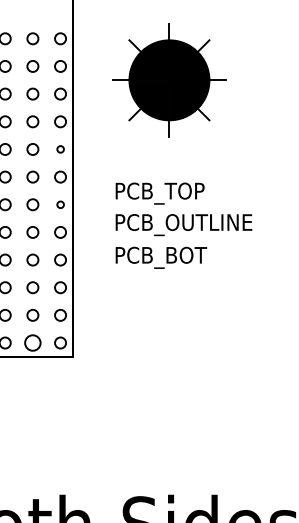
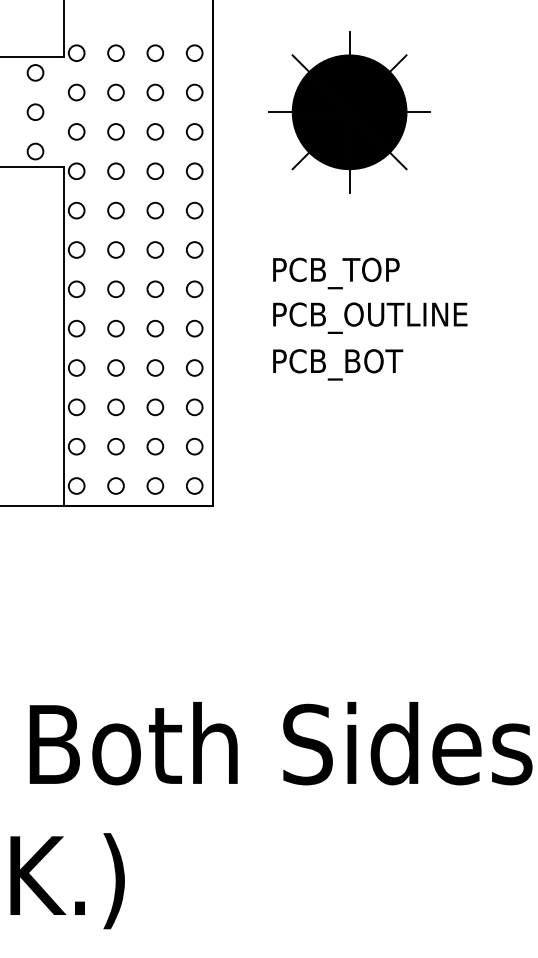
circle: (60, 149) -> (194, 210), size x1.67
circle: (60, 204) -> (194, 289), size x1.67
circle: (33, 342) -> (155, 485), size x0.71

